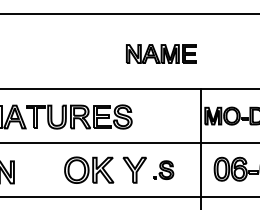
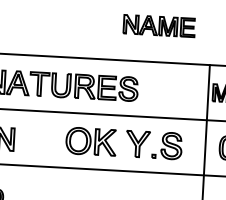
part: (161, 53) -> (159, 25), moved
part: (163, 169) -> (167, 145), size x1.43

